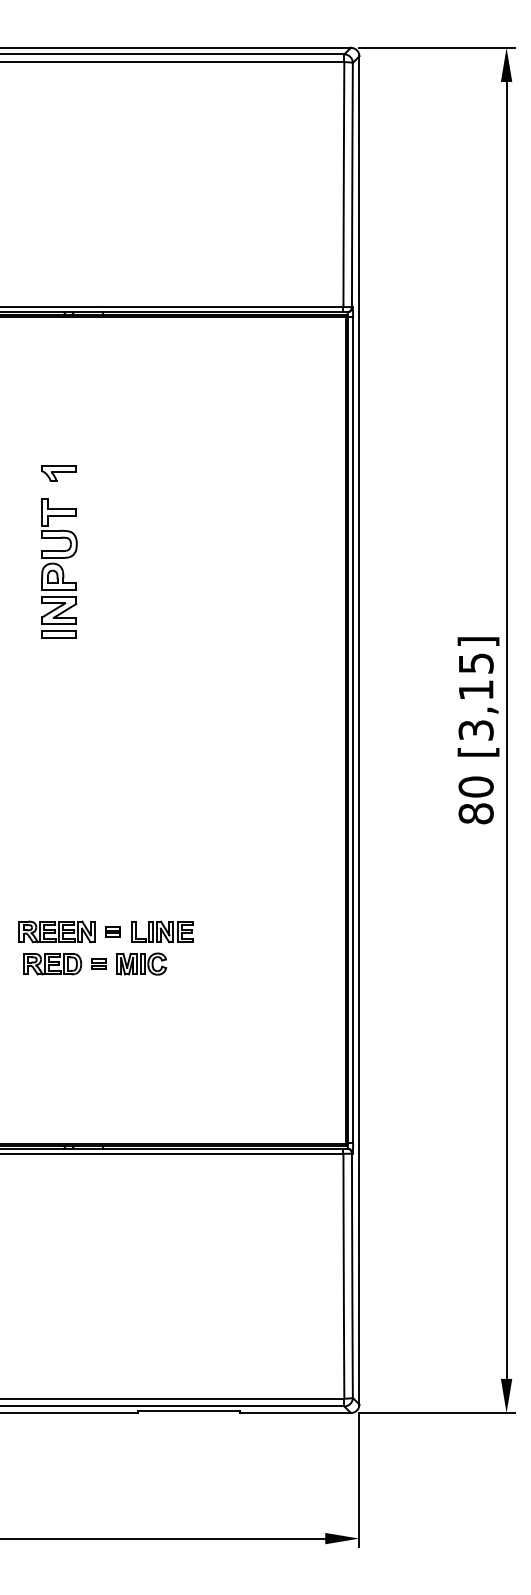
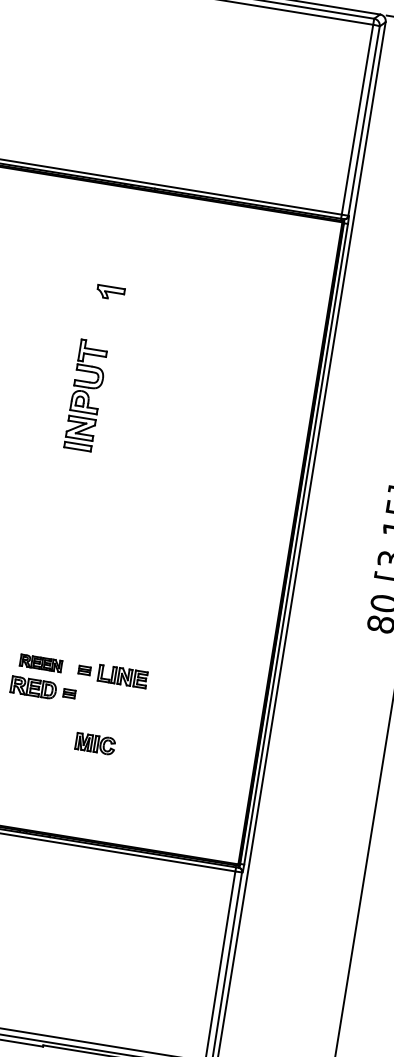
part: (58, 473) -> (110, 292), moved
part: (59, 568) -> (86, 395), moved
part: (56, 931) -> (40, 662), size x0.7
part: (141, 963) -> (95, 743), moved

